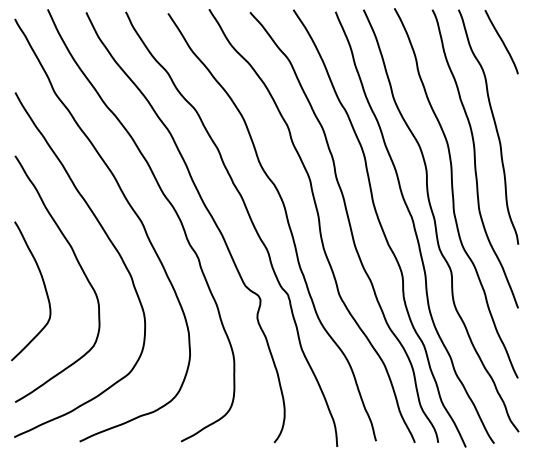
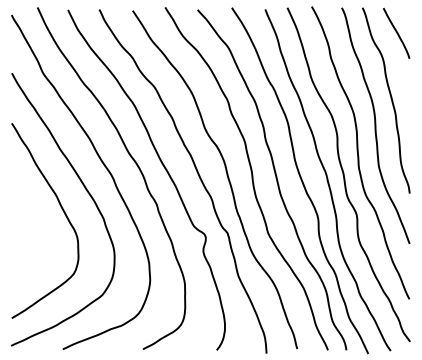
curve: (44, 289) -> (35, 229), removed

